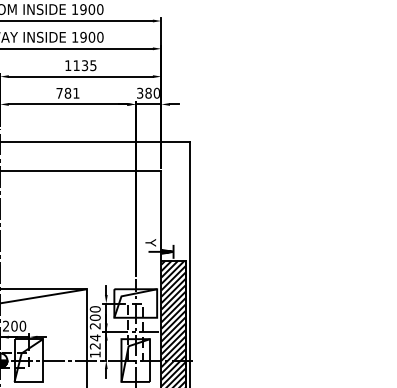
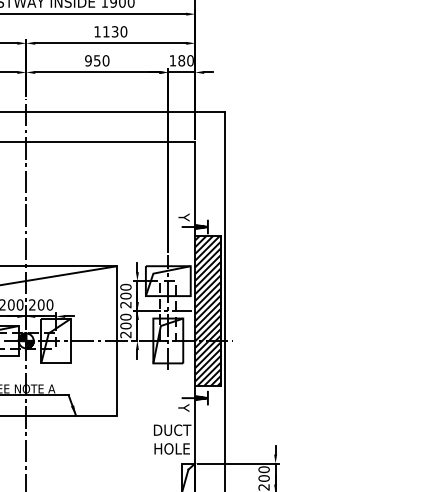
text: (93, 65) -> (123, 31), 1135 -> 1130
text: (68, 93) -> (97, 60), 781 -> 950
text: (139, 93) -> (172, 60), 380 -> 180
text: (94, 345) -> (125, 325), 124 -> 200

